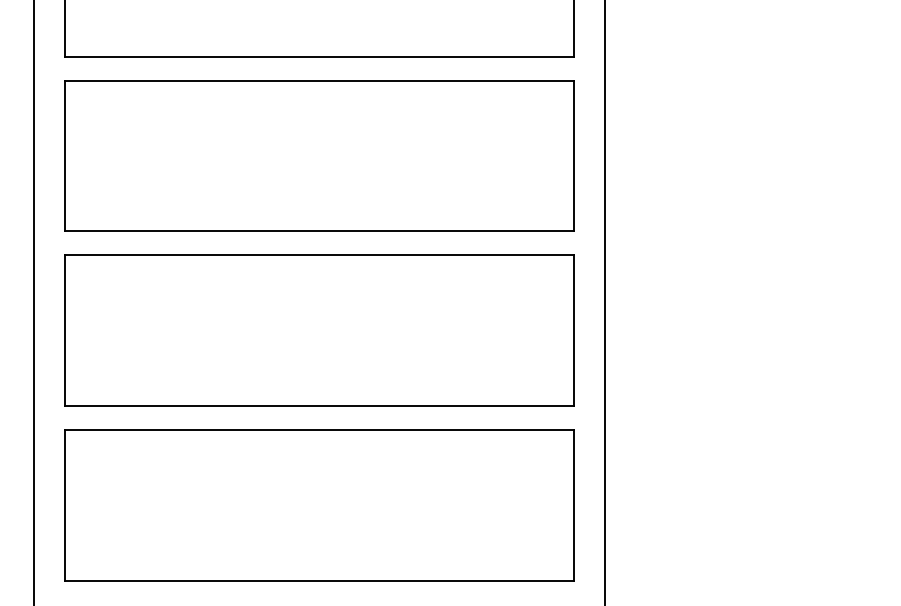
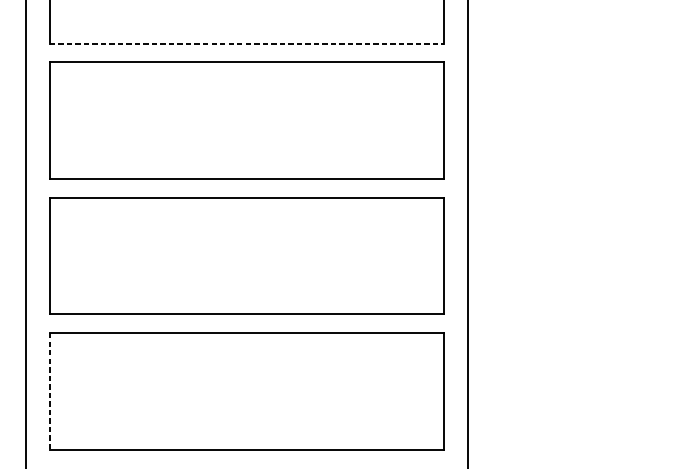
line: (319, 56) -> (247, 43), solid -> dashed
line: (64, 506) -> (49, 392), solid -> dashed

